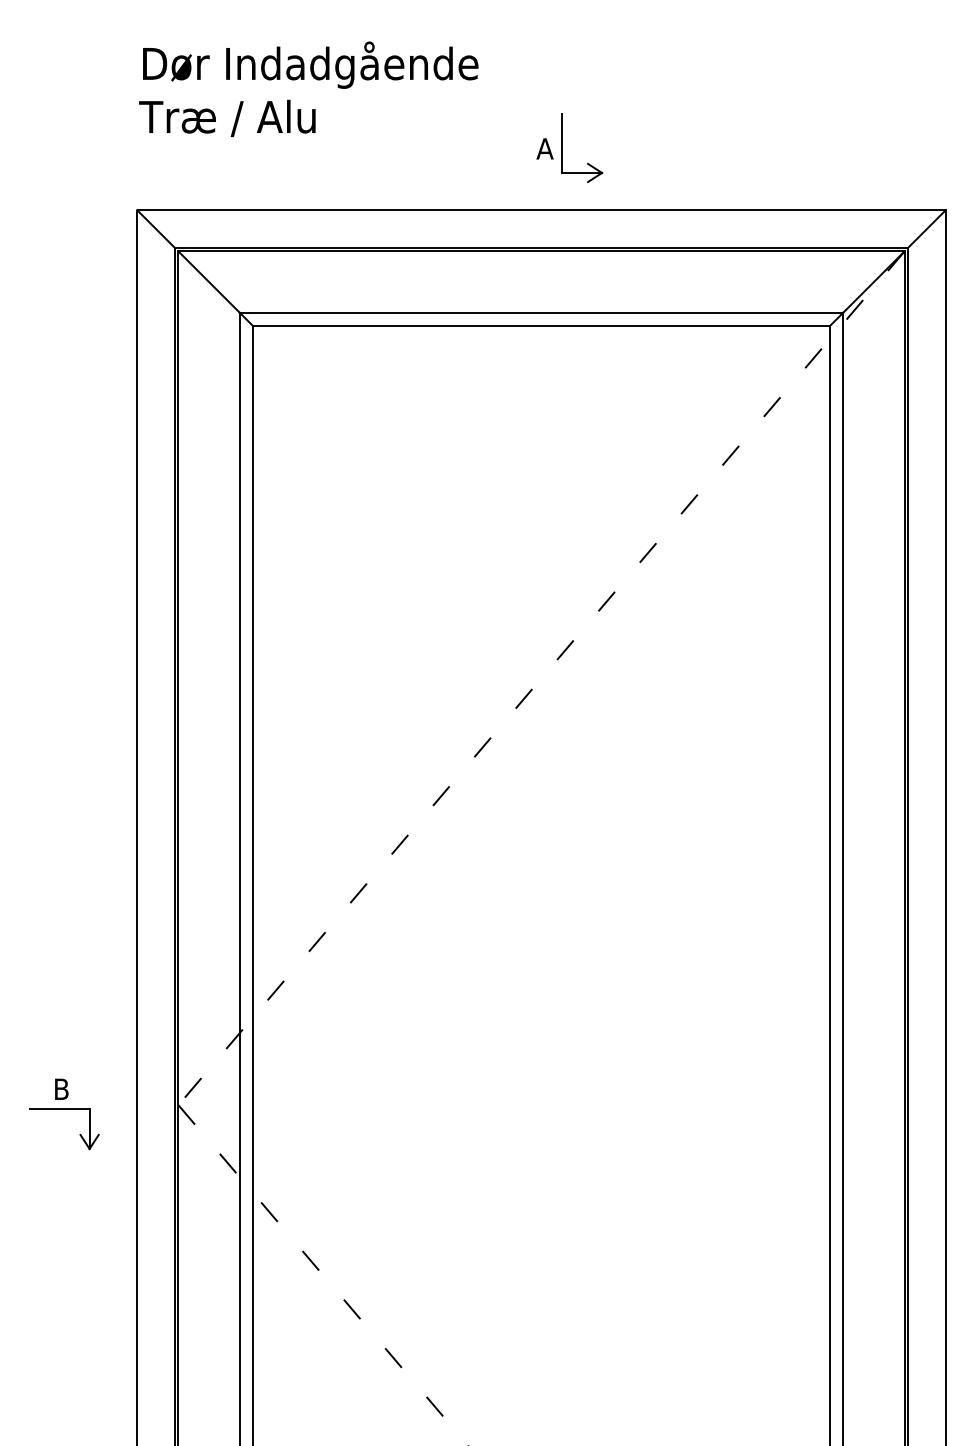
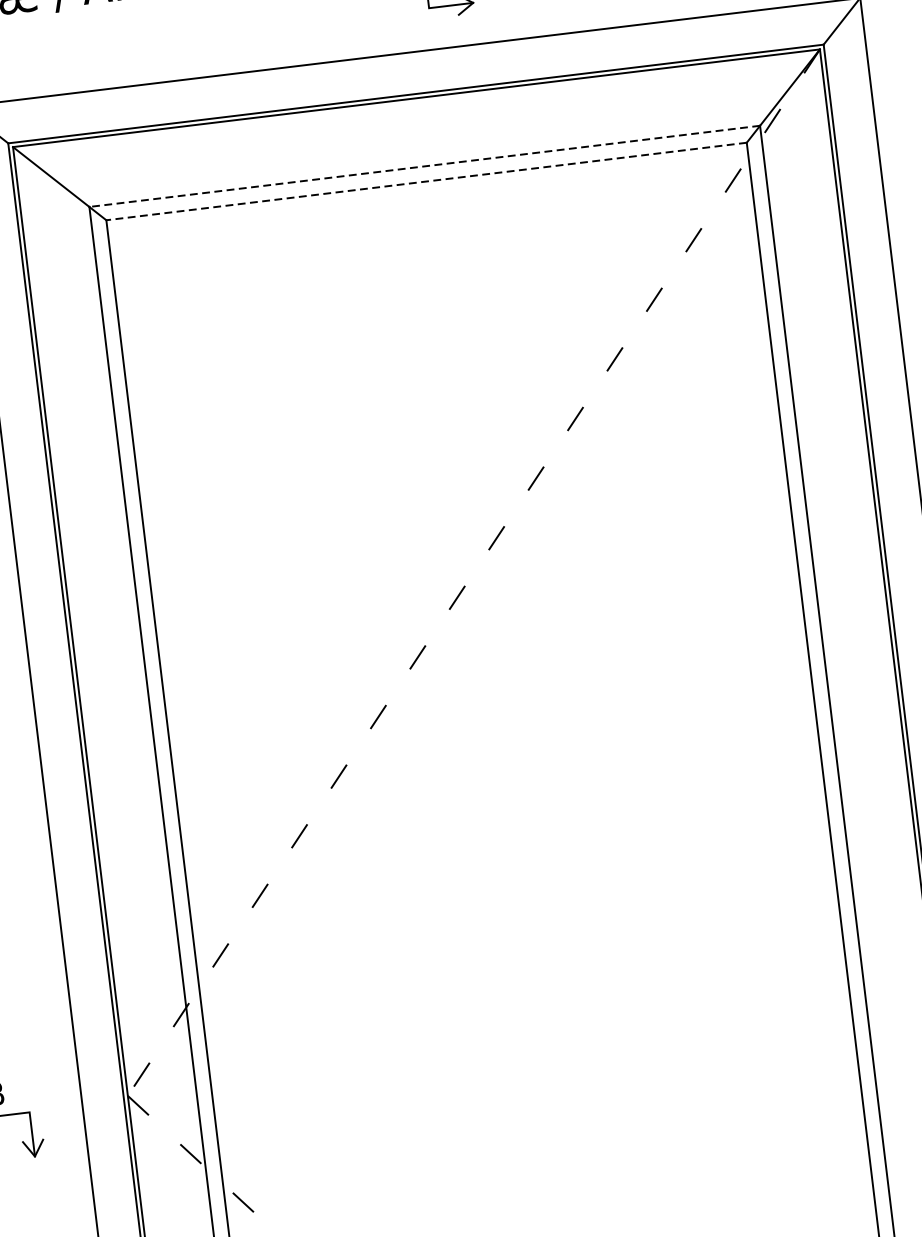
line: (541, 312) -> (424, 166), solid -> dashed
line: (541, 326) -> (426, 181), solid -> dashed

